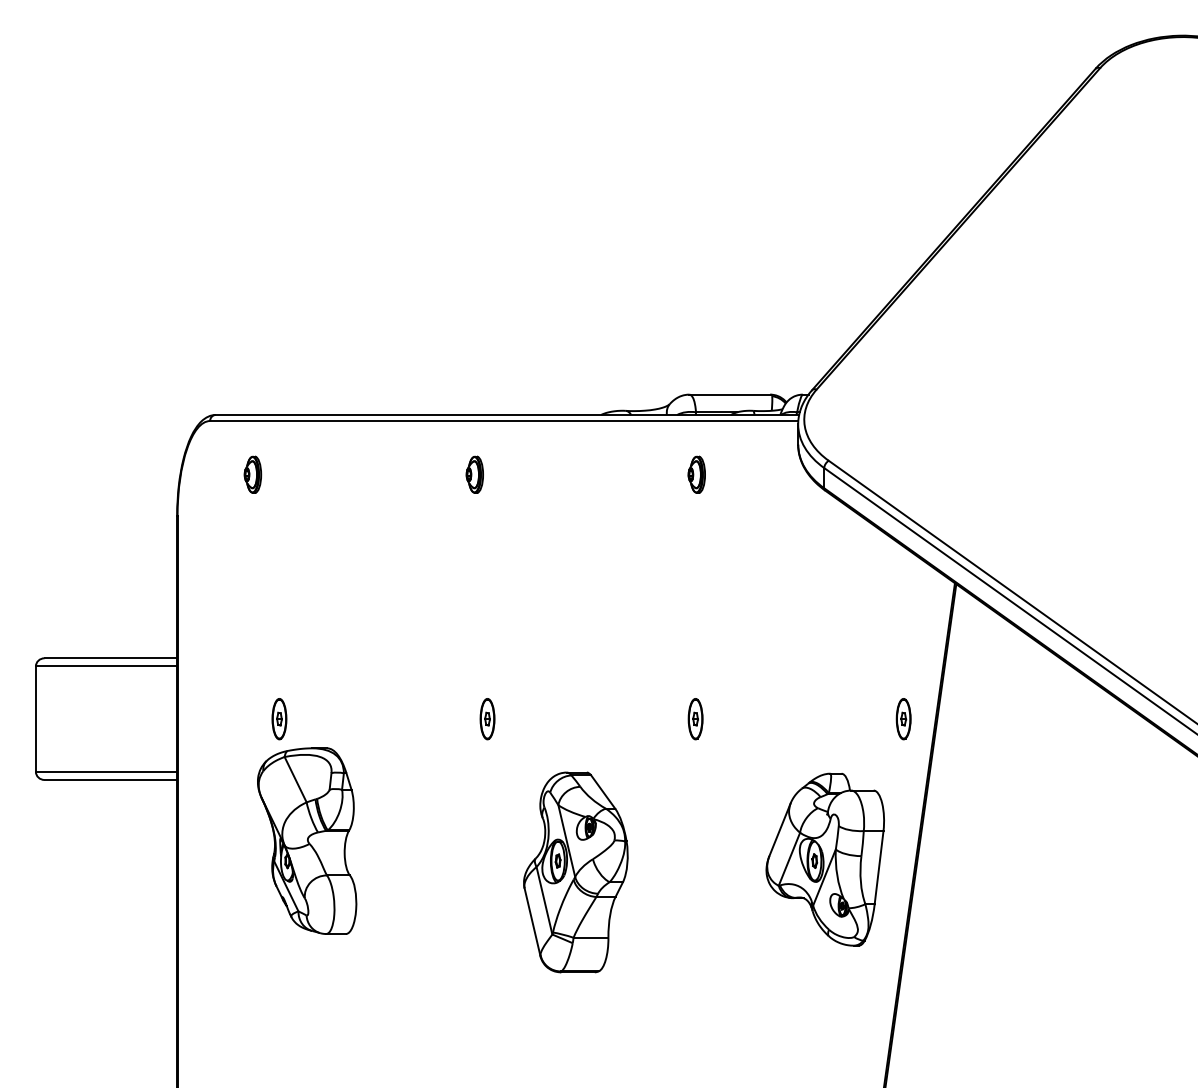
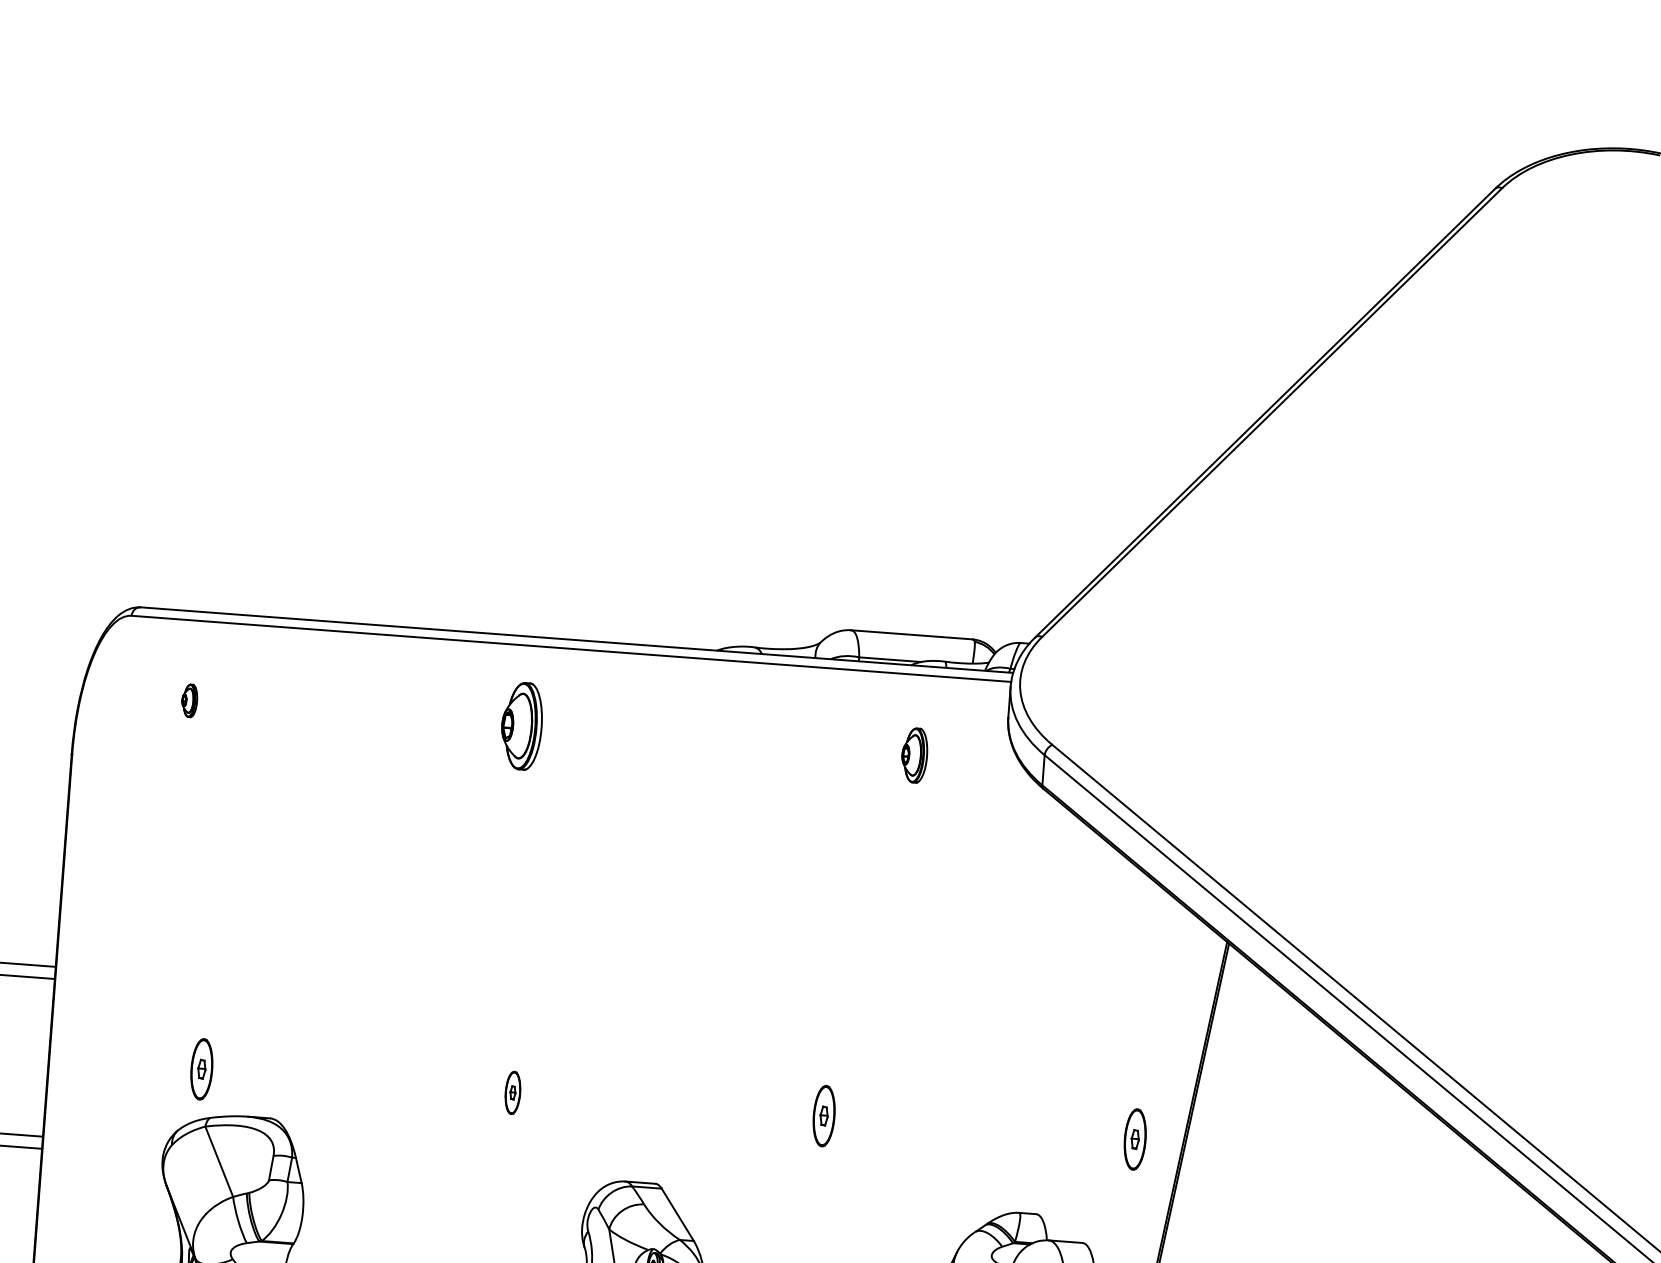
part: (252, 474) -> (189, 700), size x0.6
part: (474, 474) -> (520, 725), size x1.6
part: (696, 474) -> (914, 755), moved
part: (487, 719) -> (512, 1093), size x0.7

